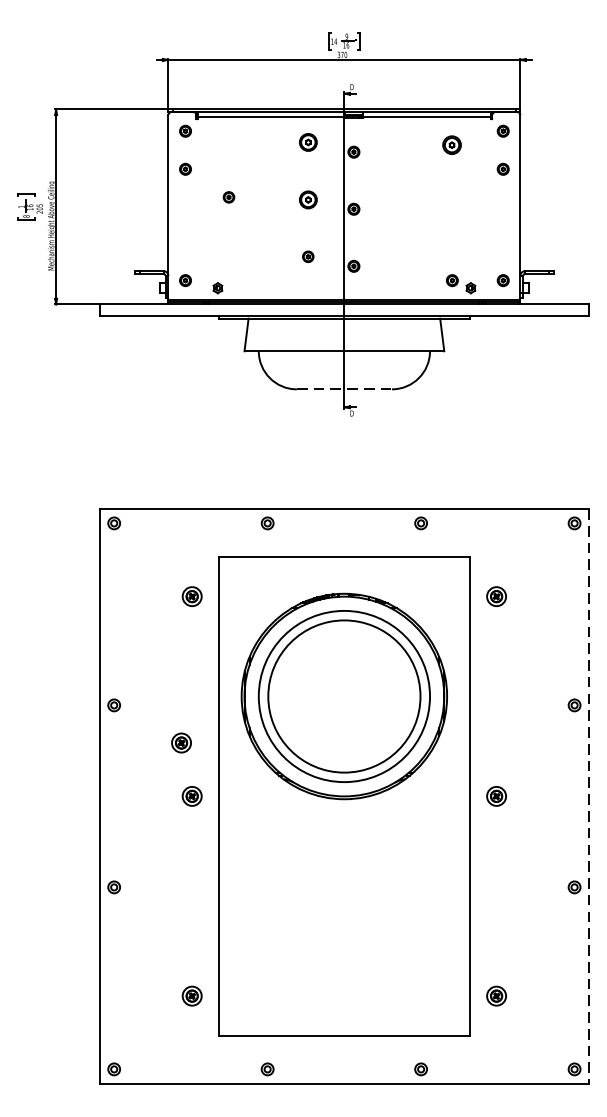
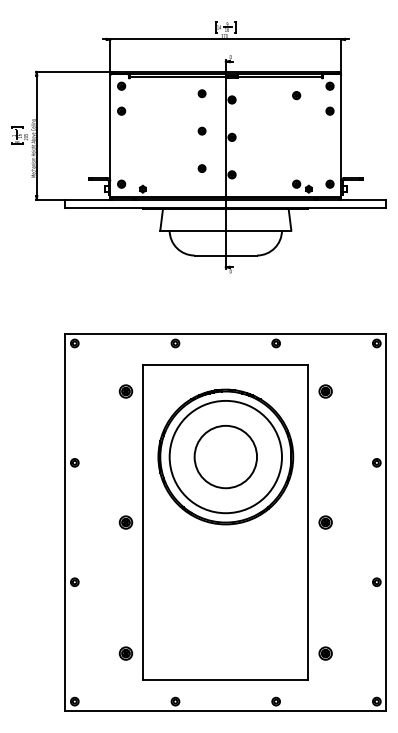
part: (307, 142) -> (201, 93), size x0.62
part: (452, 145) -> (296, 95), size x0.62
part: (228, 197) -> (149, 129), removed
part: (307, 198) -> (201, 130), size x0.62
line: (345, 389) -> (226, 255), dashed -> solid
circle: (343, 695) -> (225, 456), size x0.62
part: (180, 742) -> (118, 487), removed
line: (589, 797) -> (386, 523), dashed -> solid

